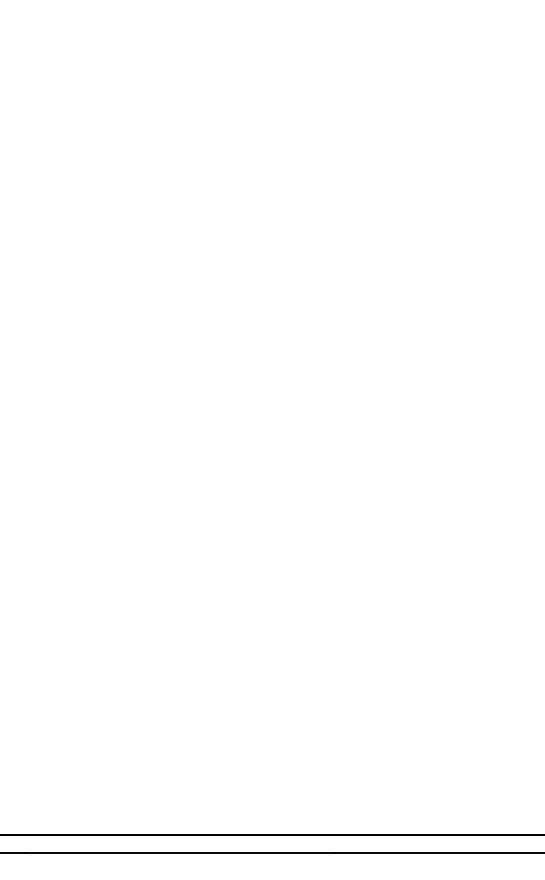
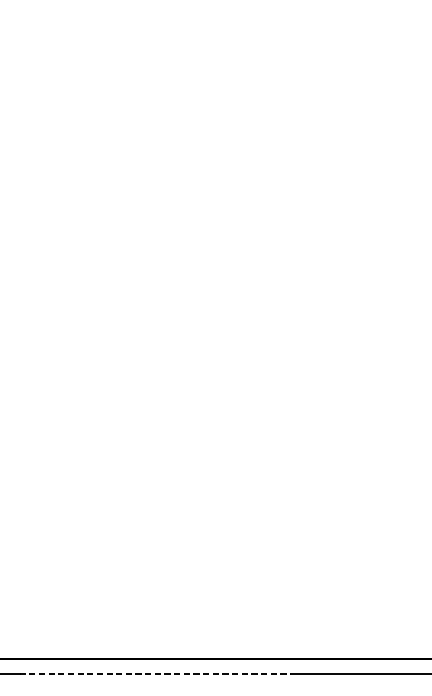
line: (180, 852) -> (155, 674), solid -> dashed

